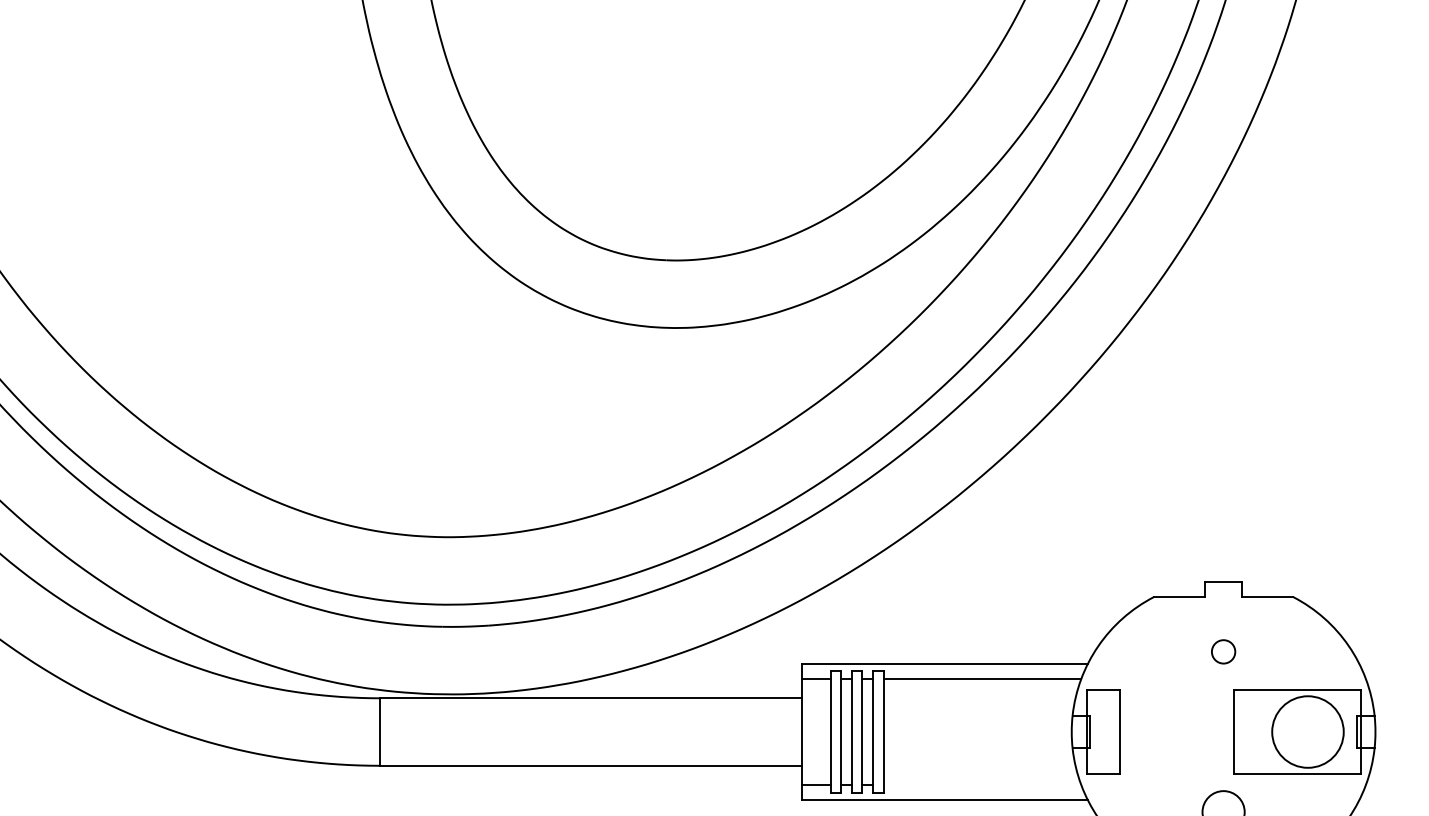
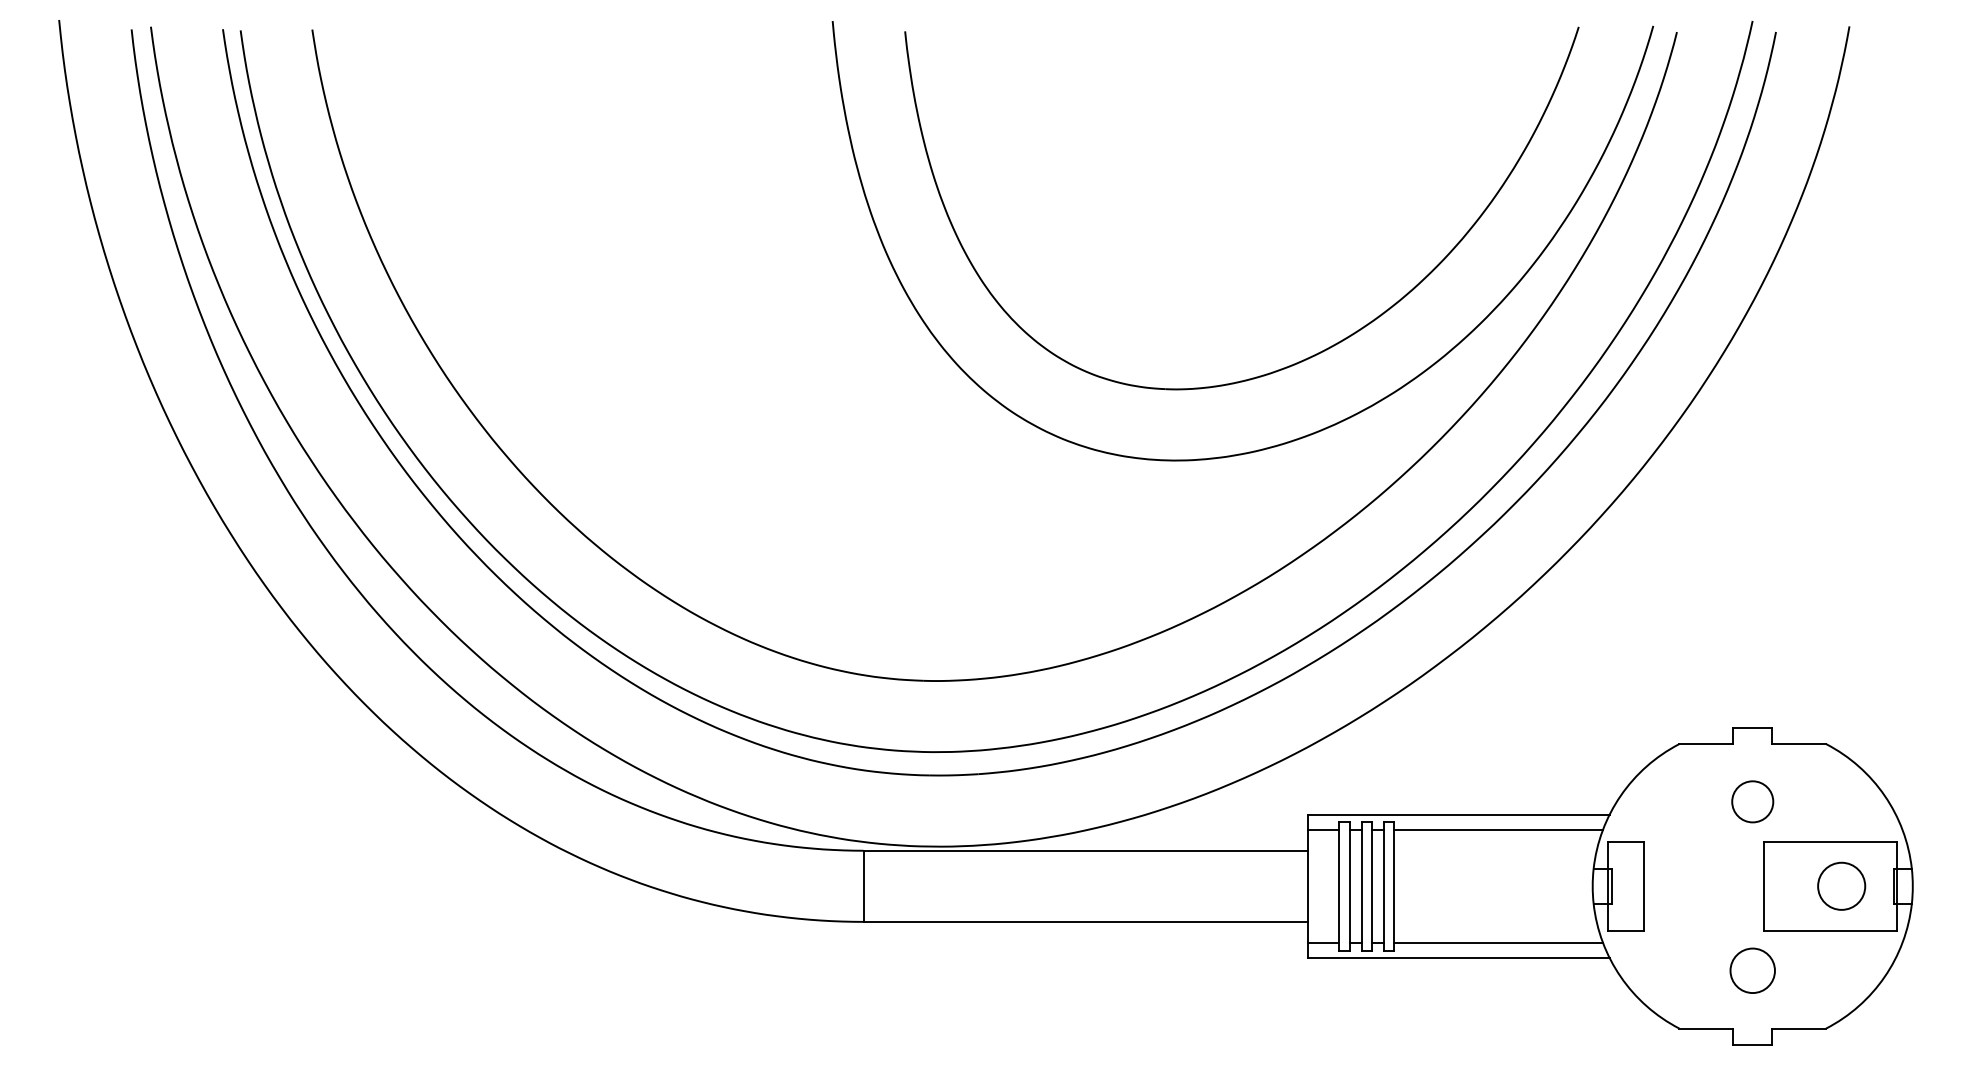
circle: (1223, 651) -> (1752, 801), size x1.67
circle: (1307, 731) -> (1841, 885), size x0.62
line: (982, 785) -> (1498, 942), added

